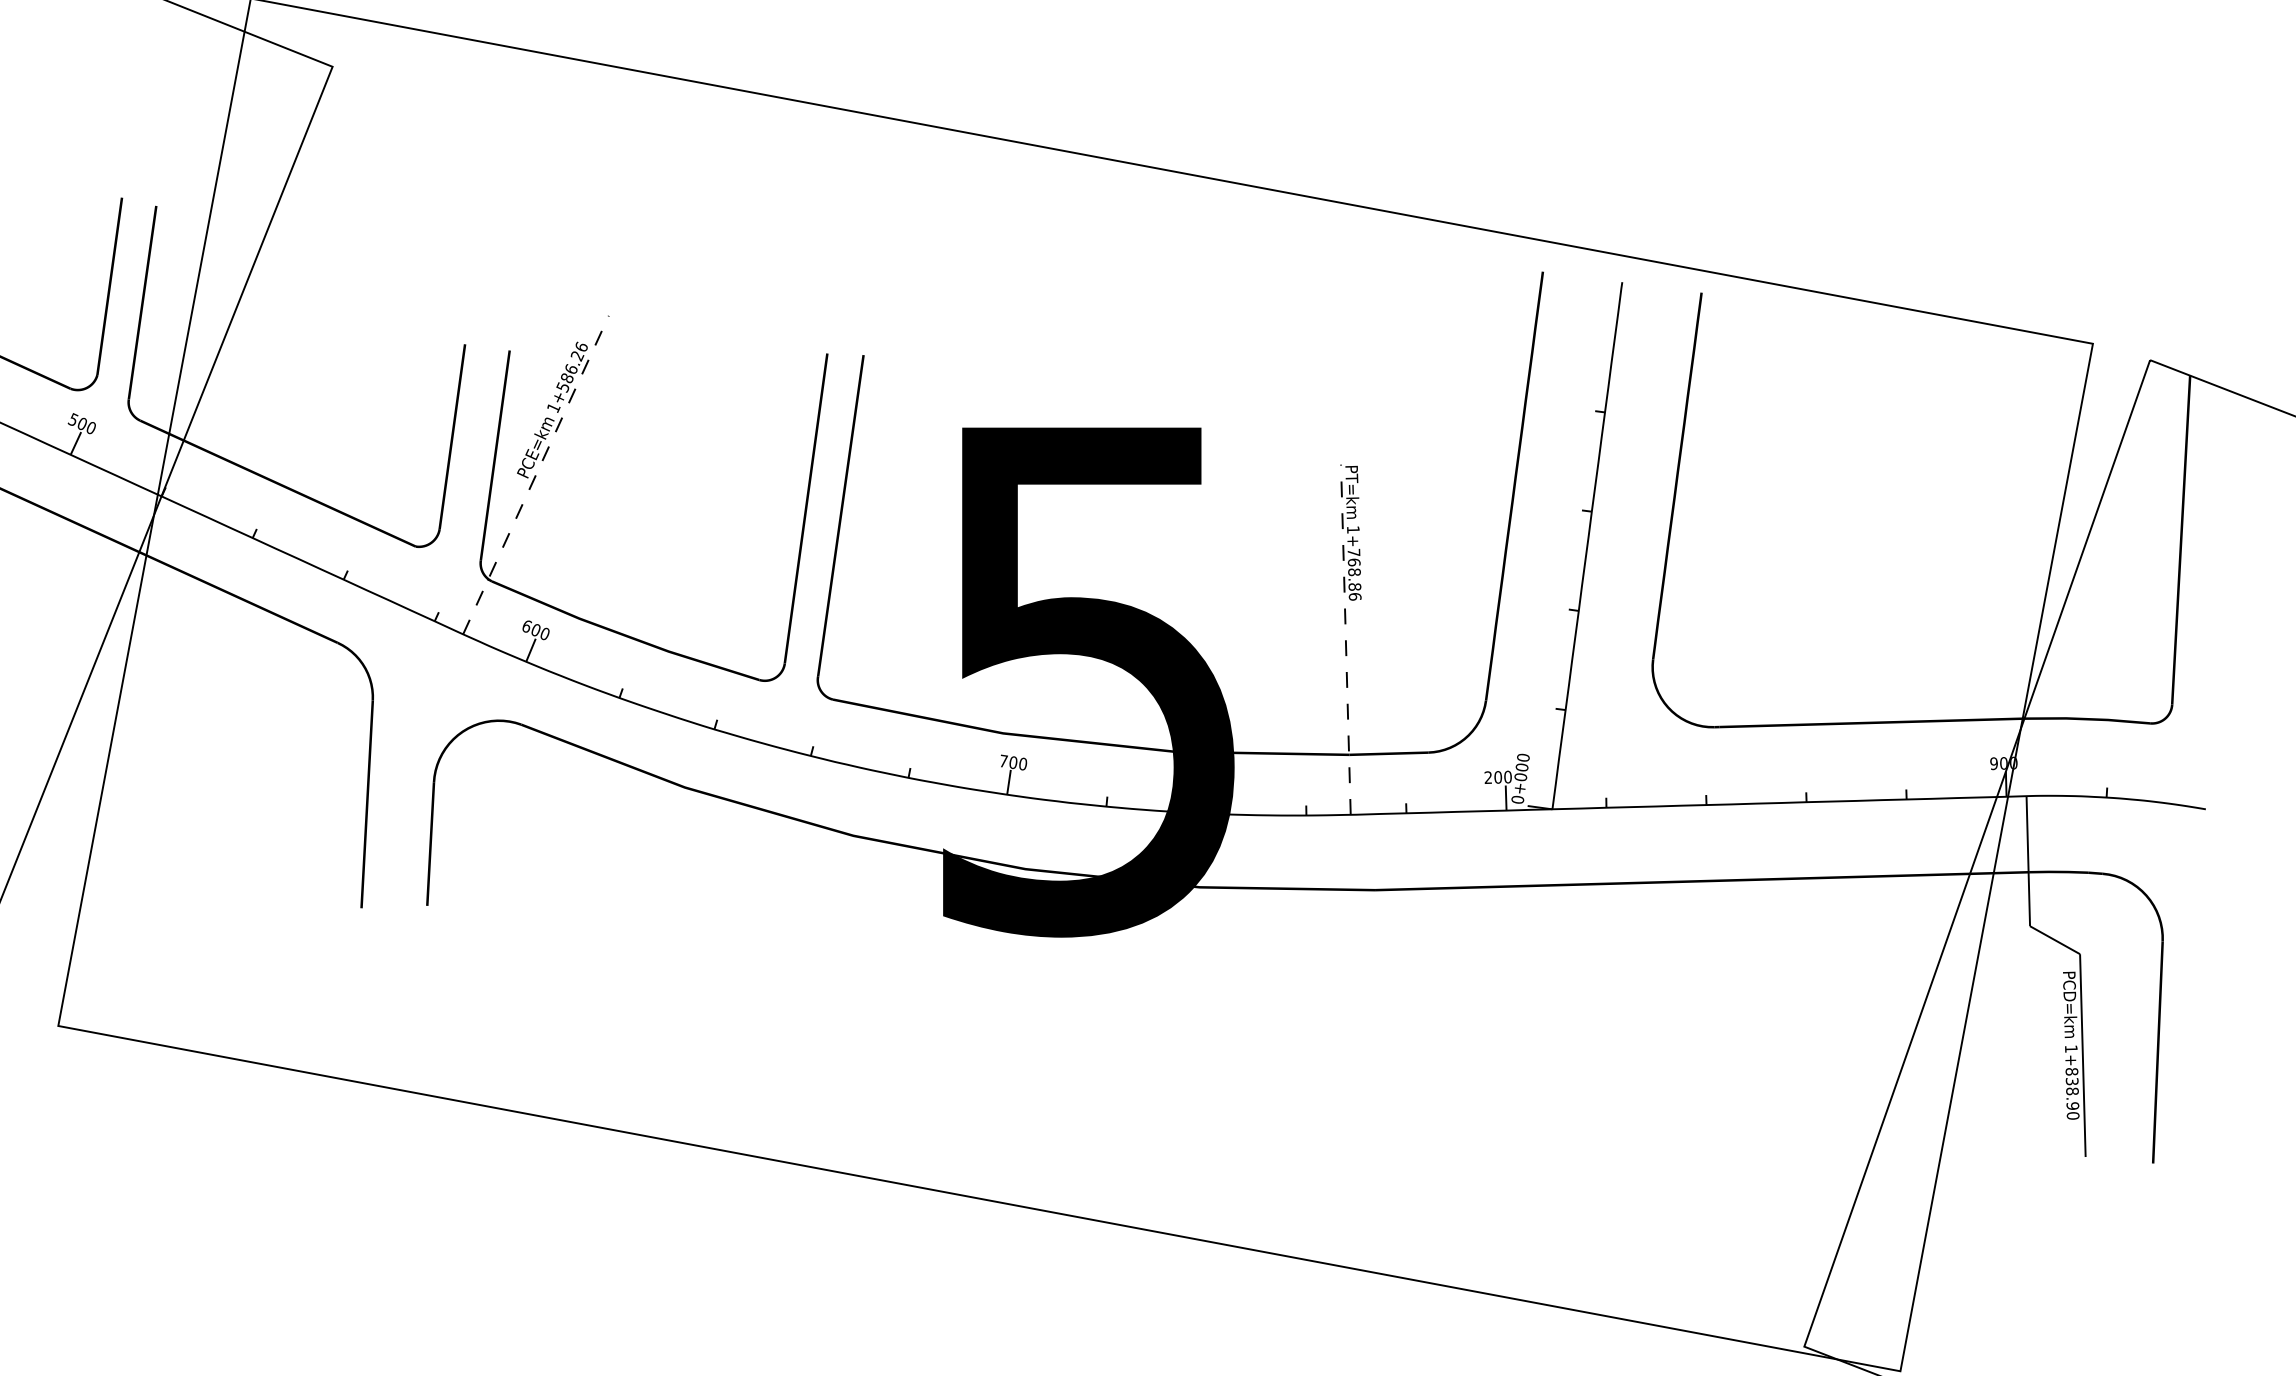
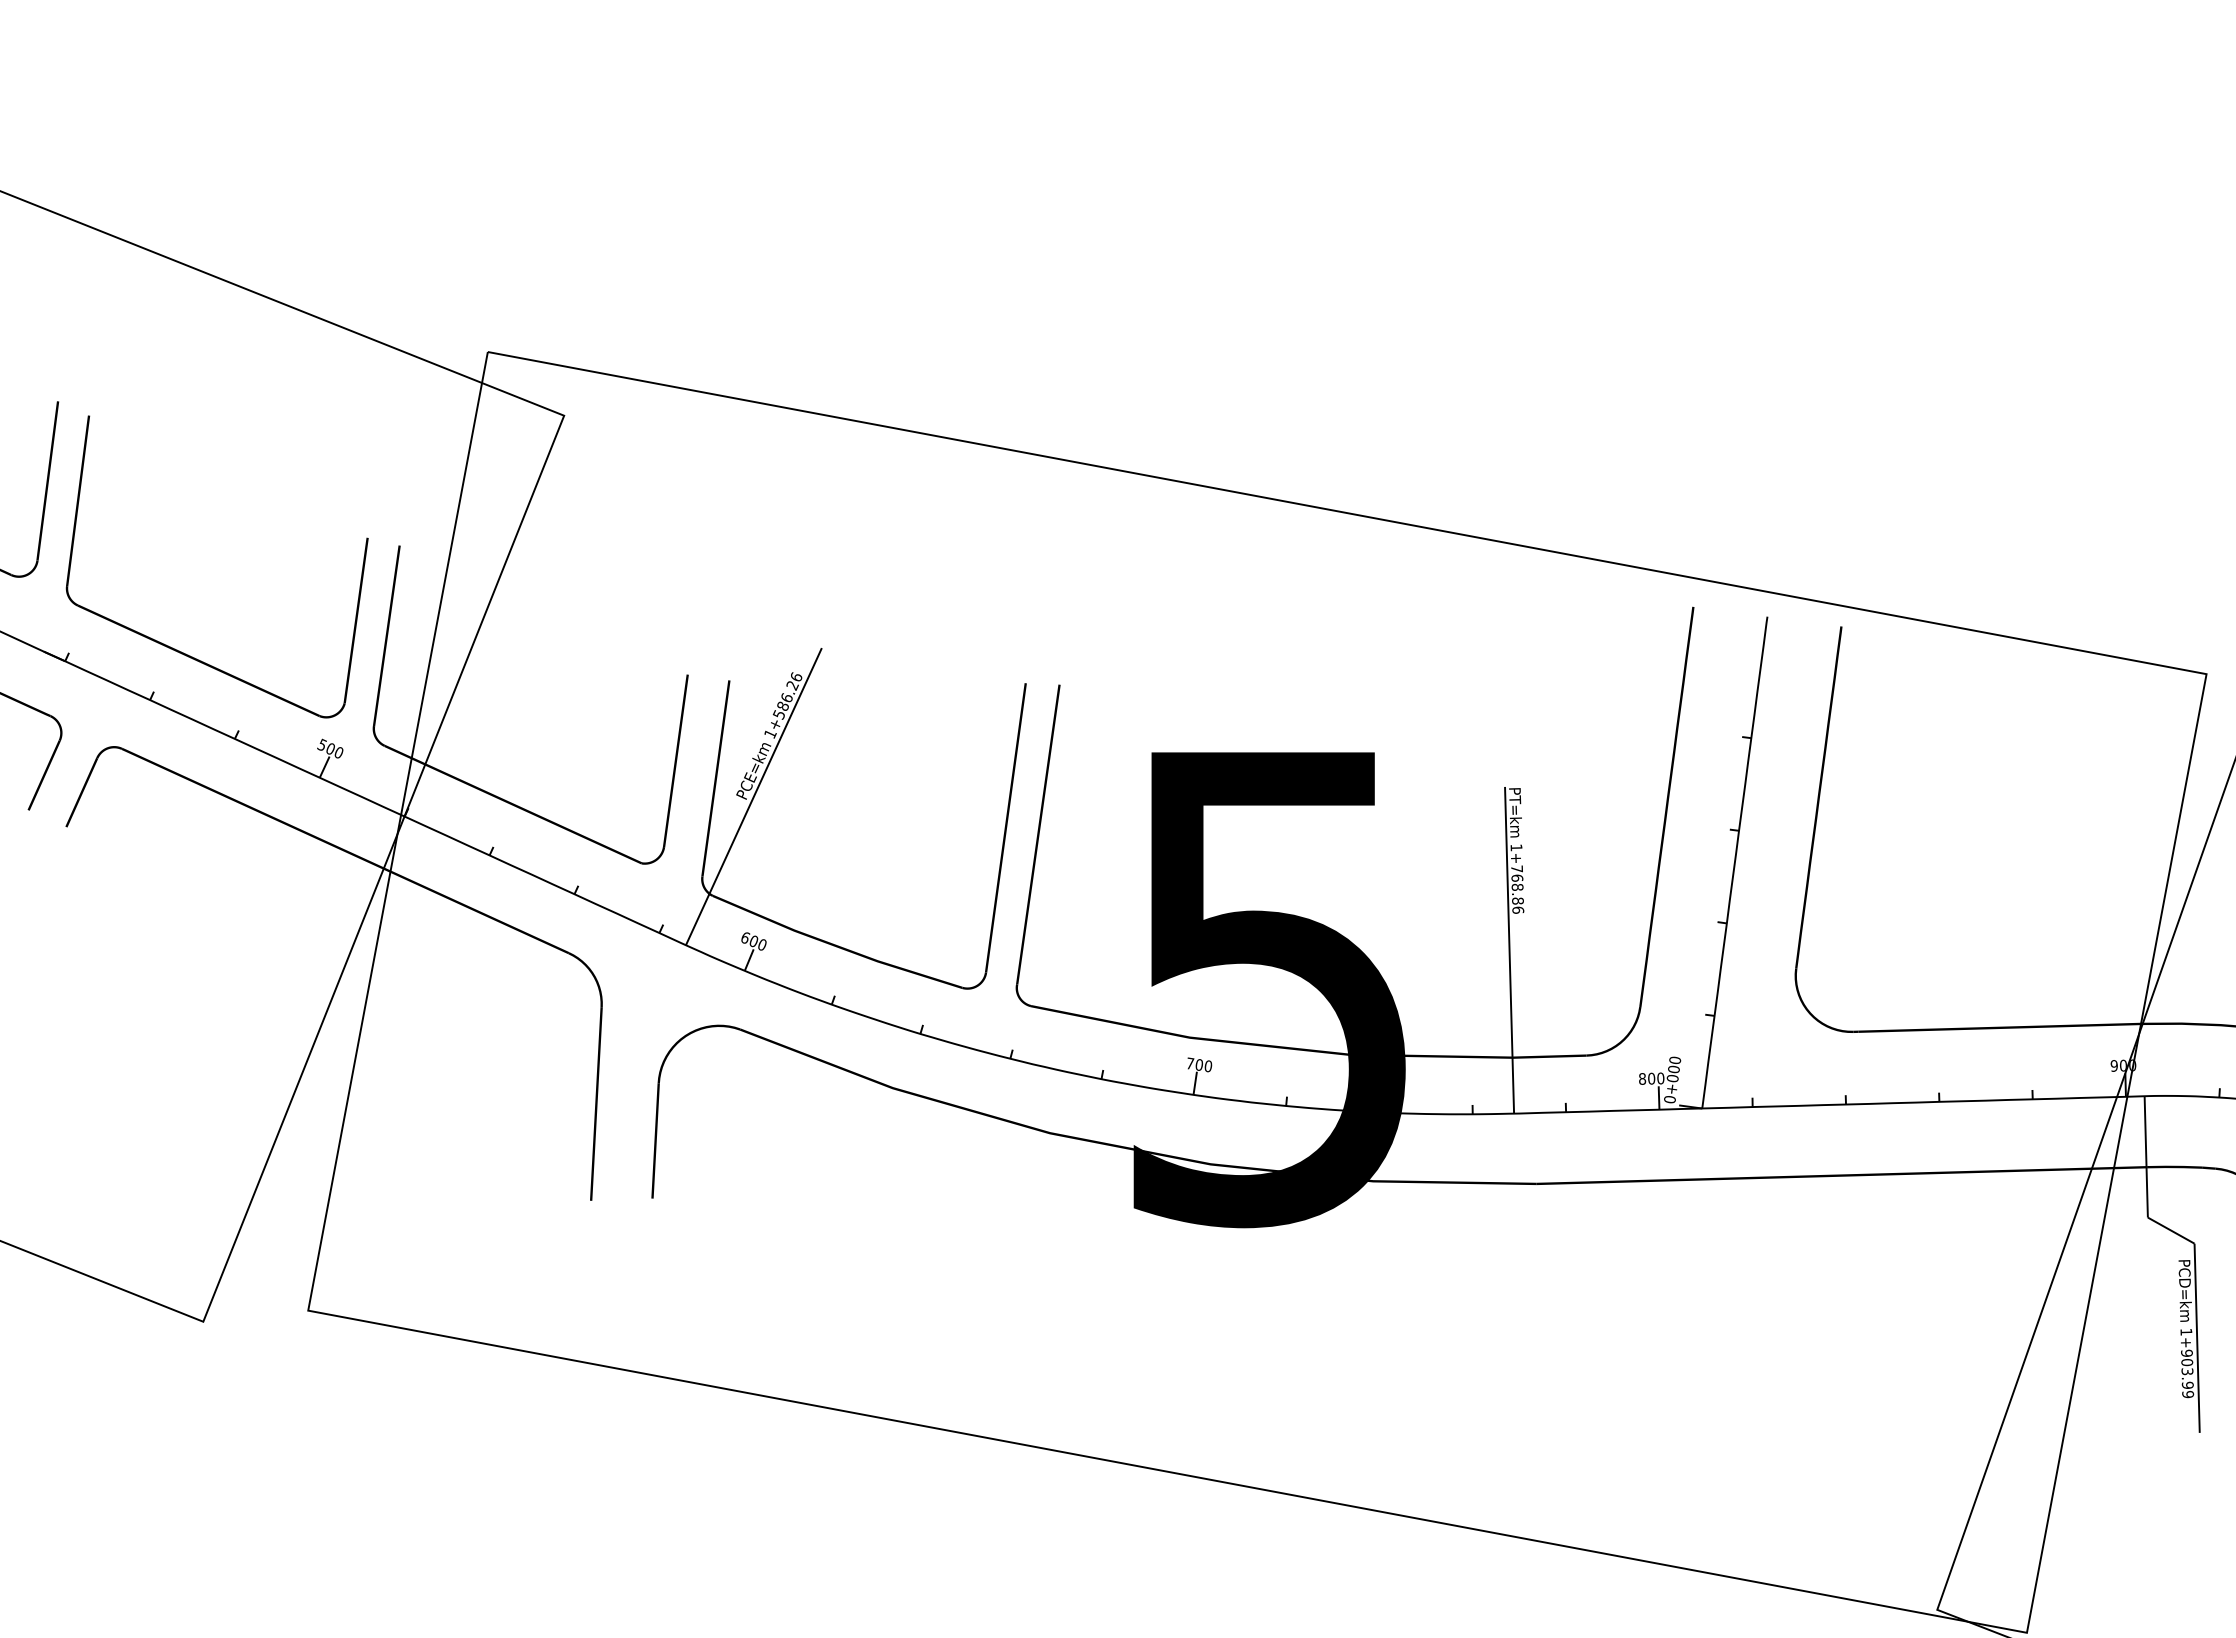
line: (536, 474) -> (754, 796), dashed -> solid
line: (1345, 638) -> (1509, 949), dashed -> solid
text: (1488, 777) -> (1642, 1078), 200 -> 800
text: (2072, 1093) -> (2187, 1373), 1+838.90 -> 1+903.99

